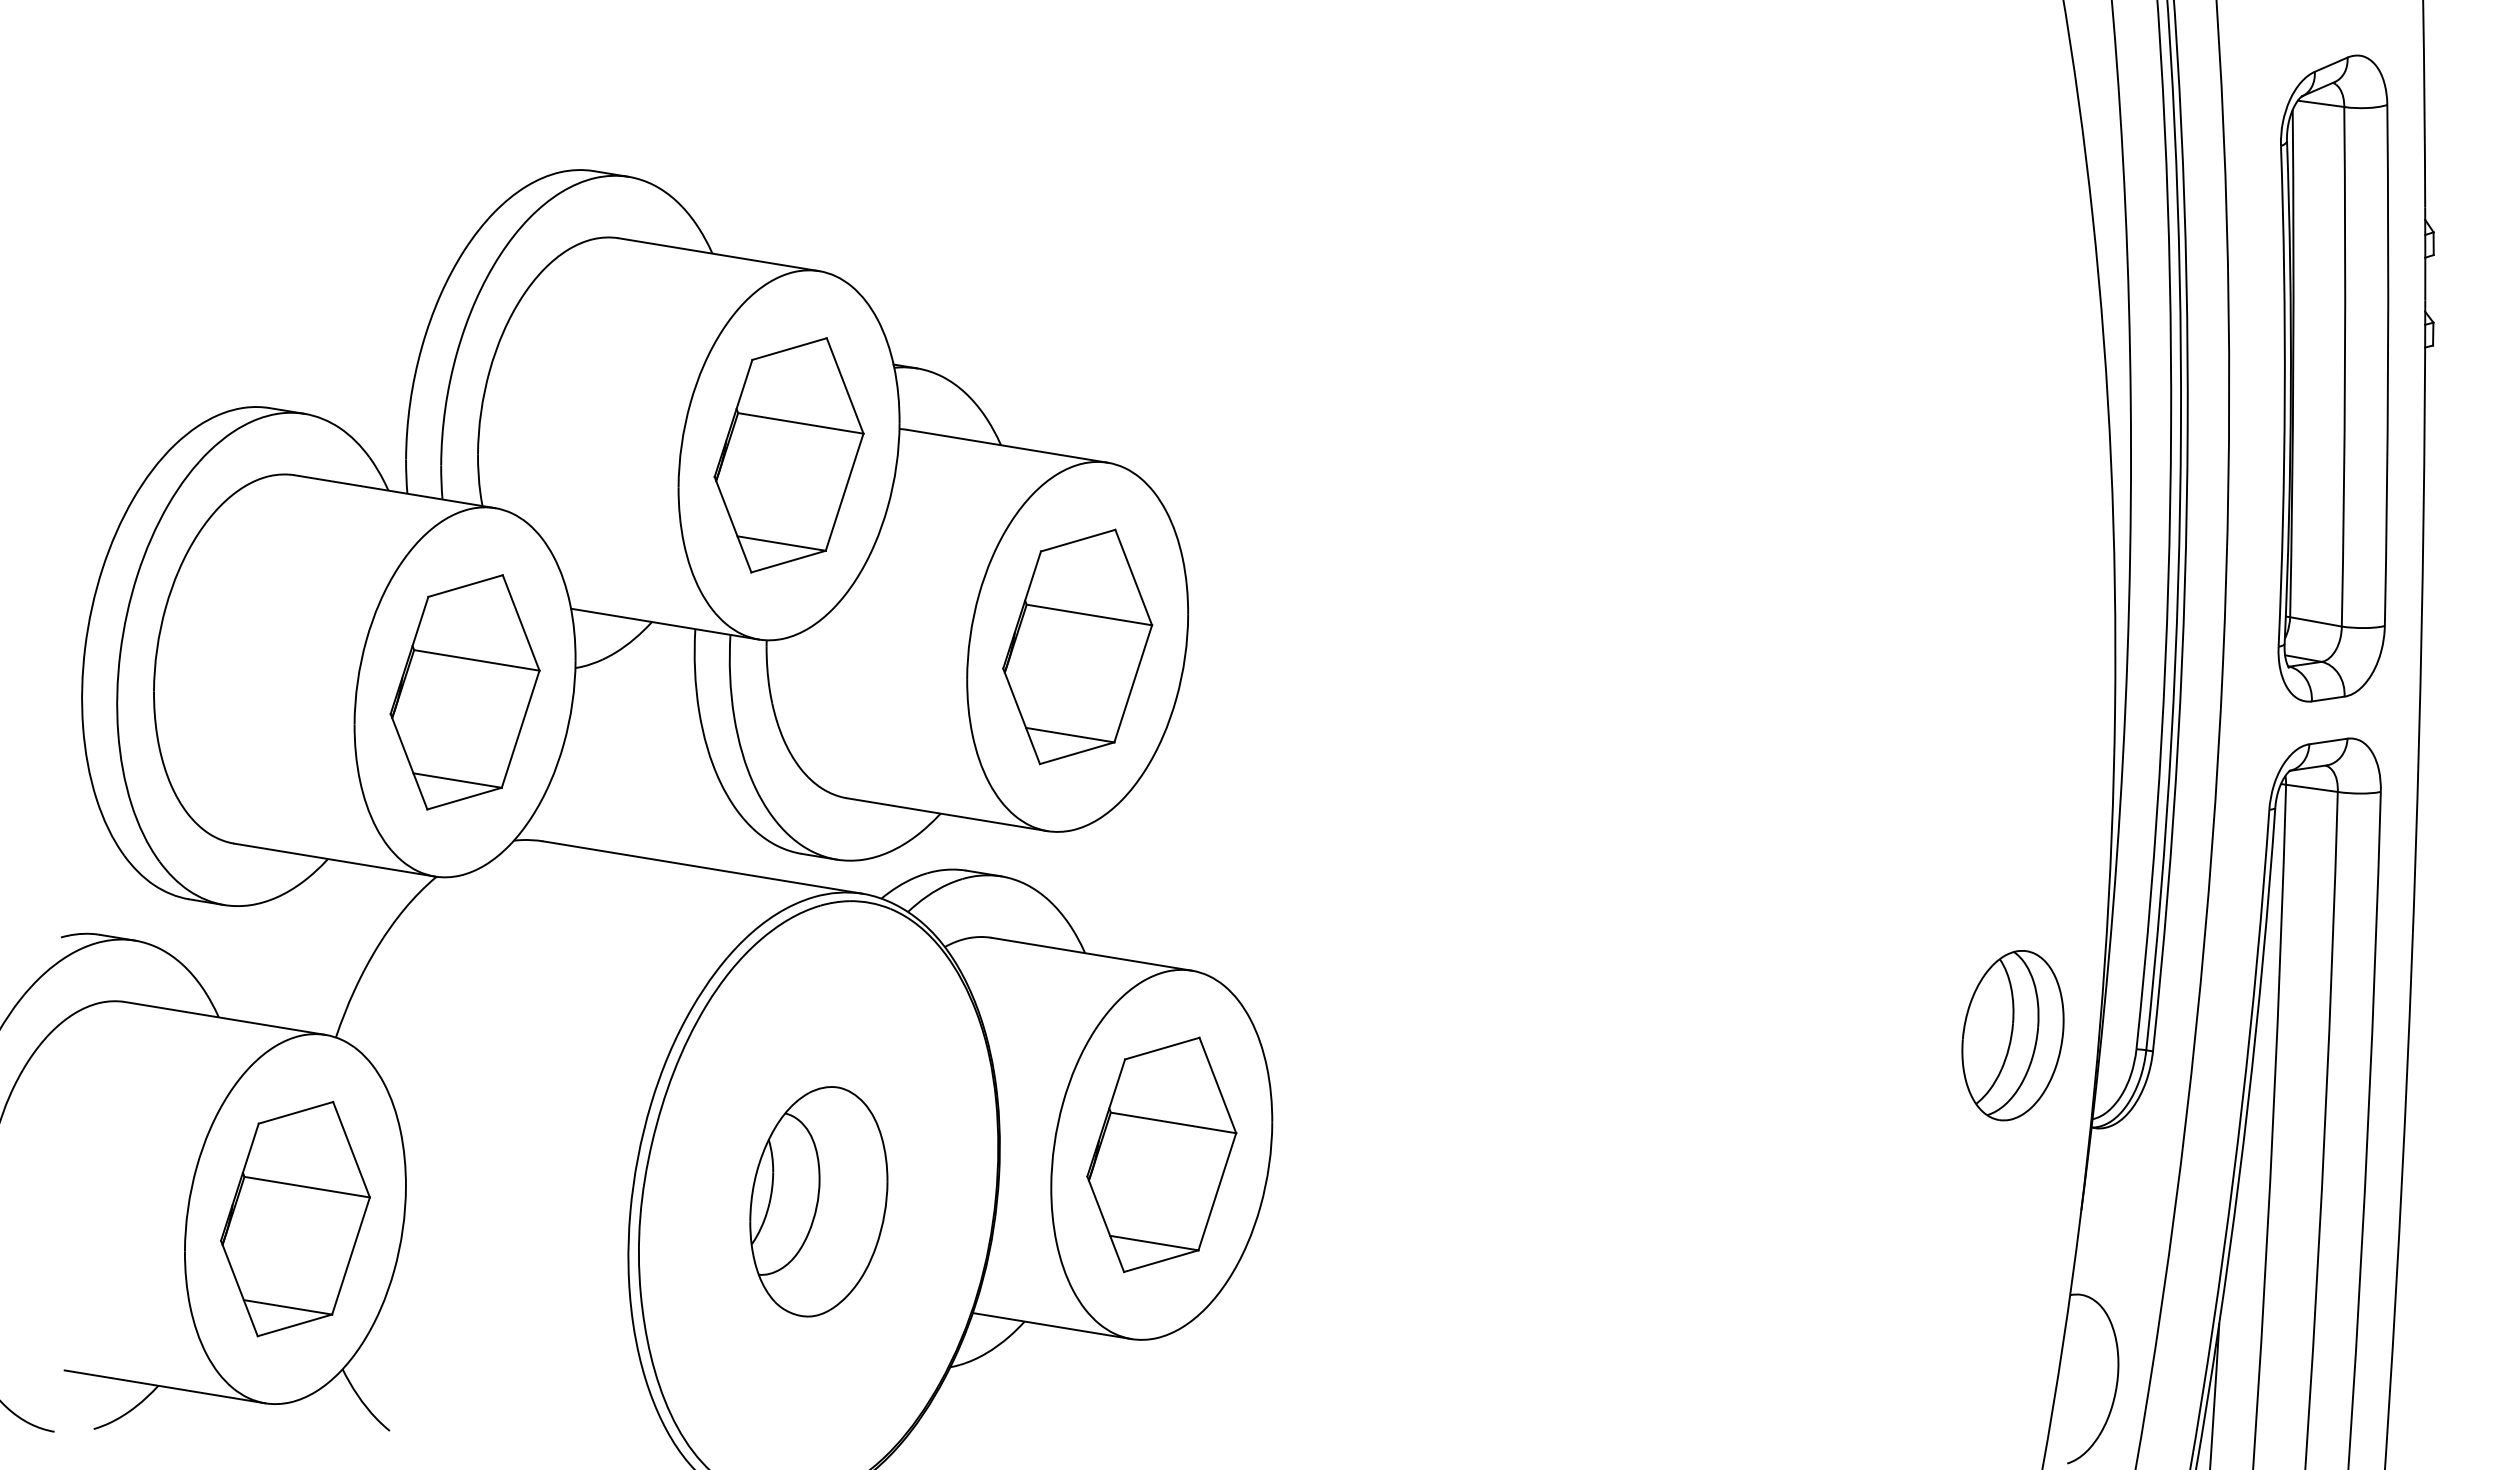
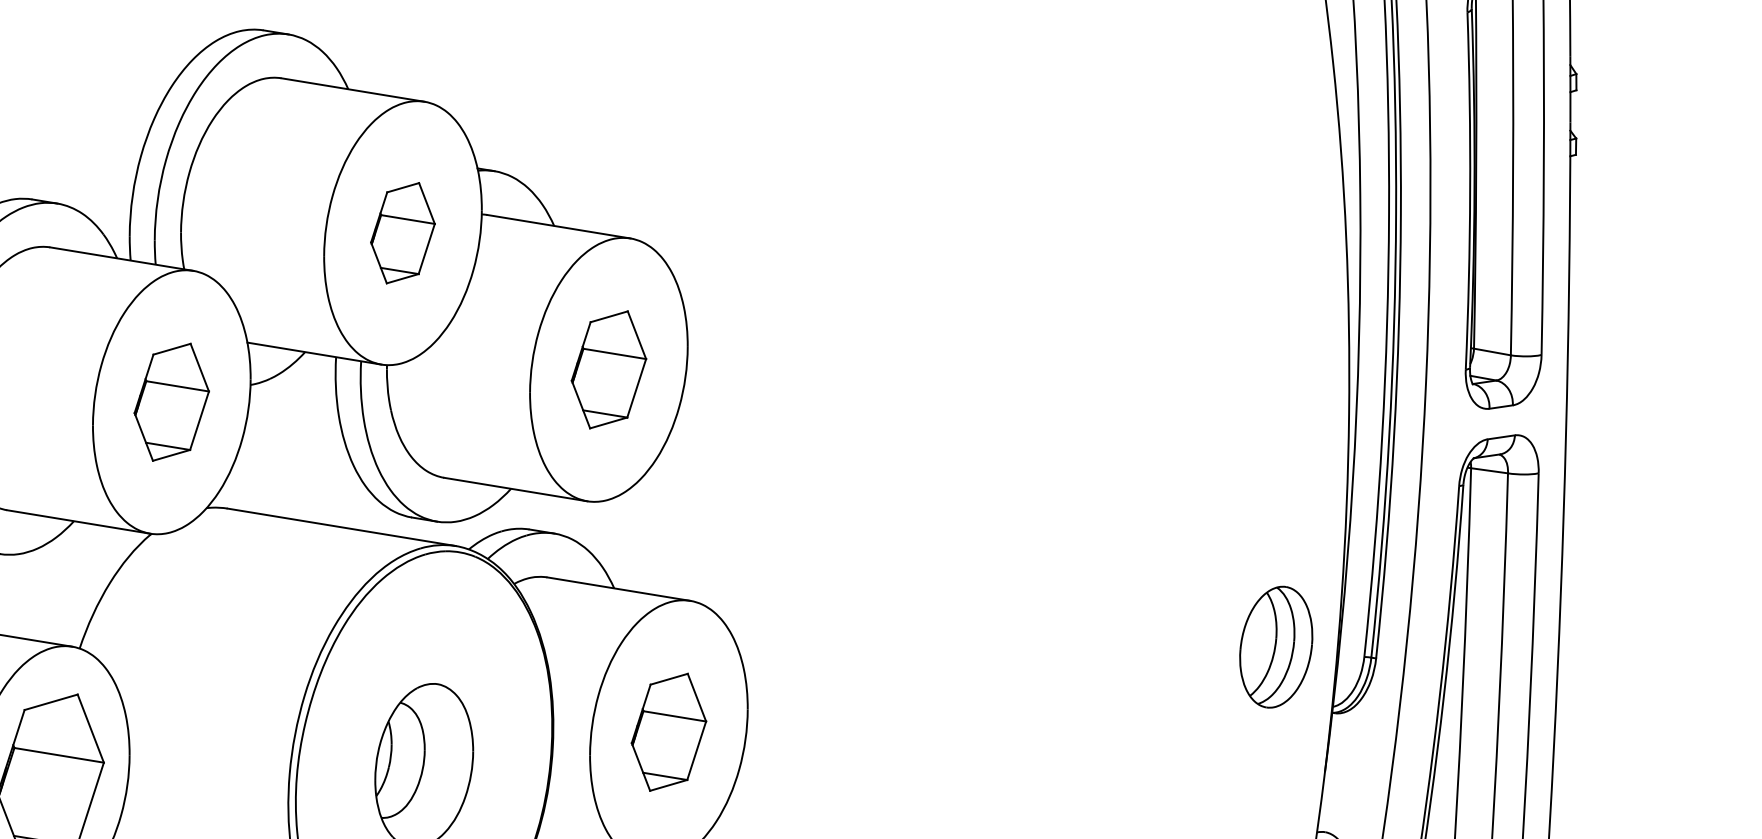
part: (788, 455) -> (402, 233), size x0.6
part: (1077, 646) -> (608, 369), size x0.7
part: (464, 692) -> (171, 402), size x0.7
part: (1161, 1154) -> (668, 732), size x0.7

